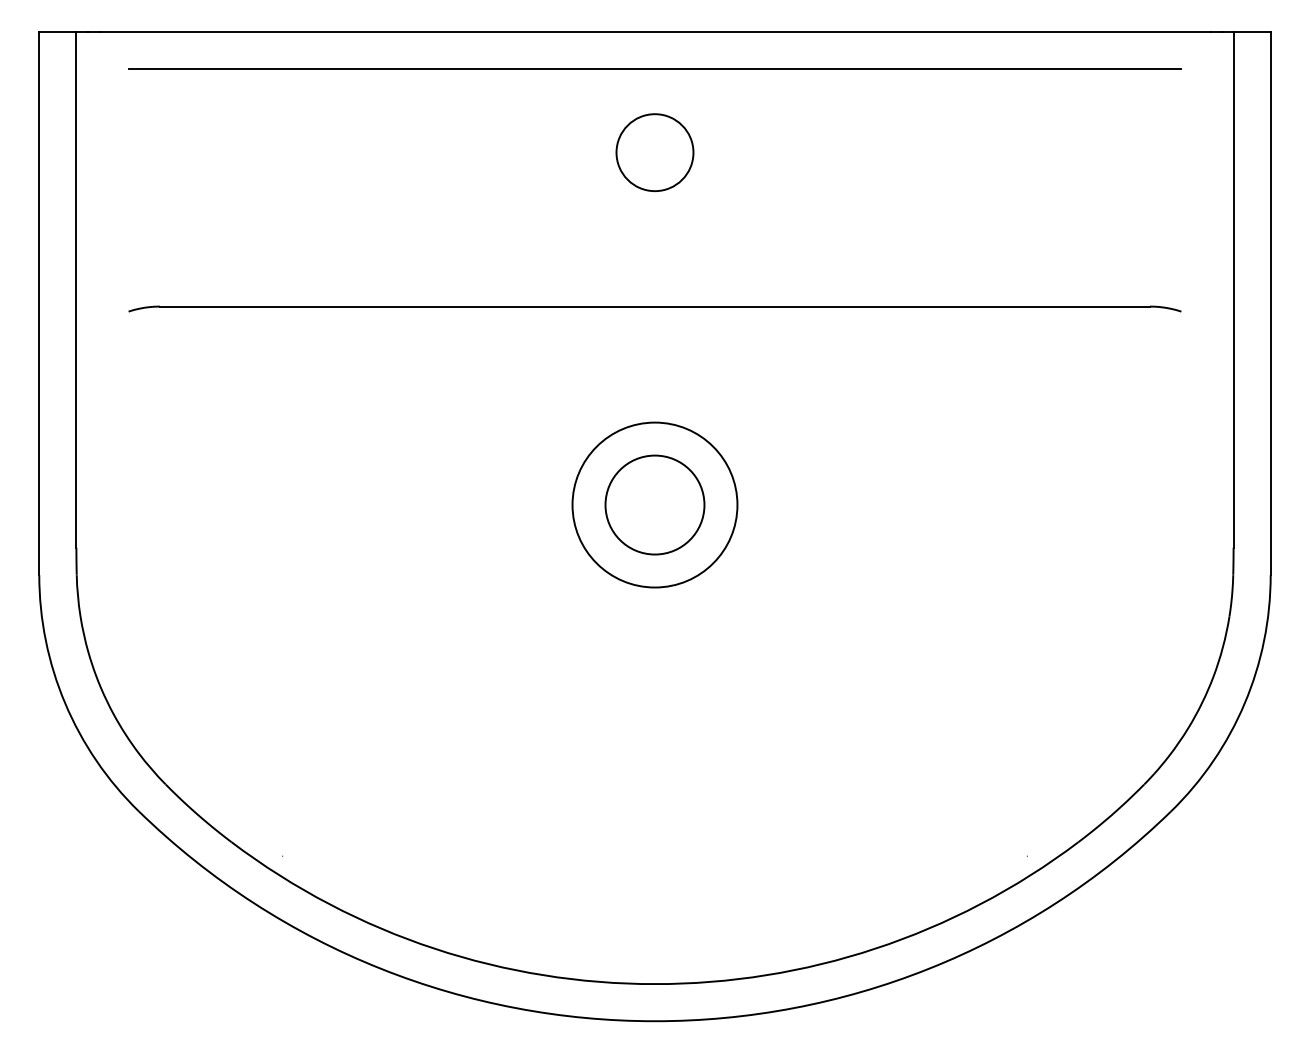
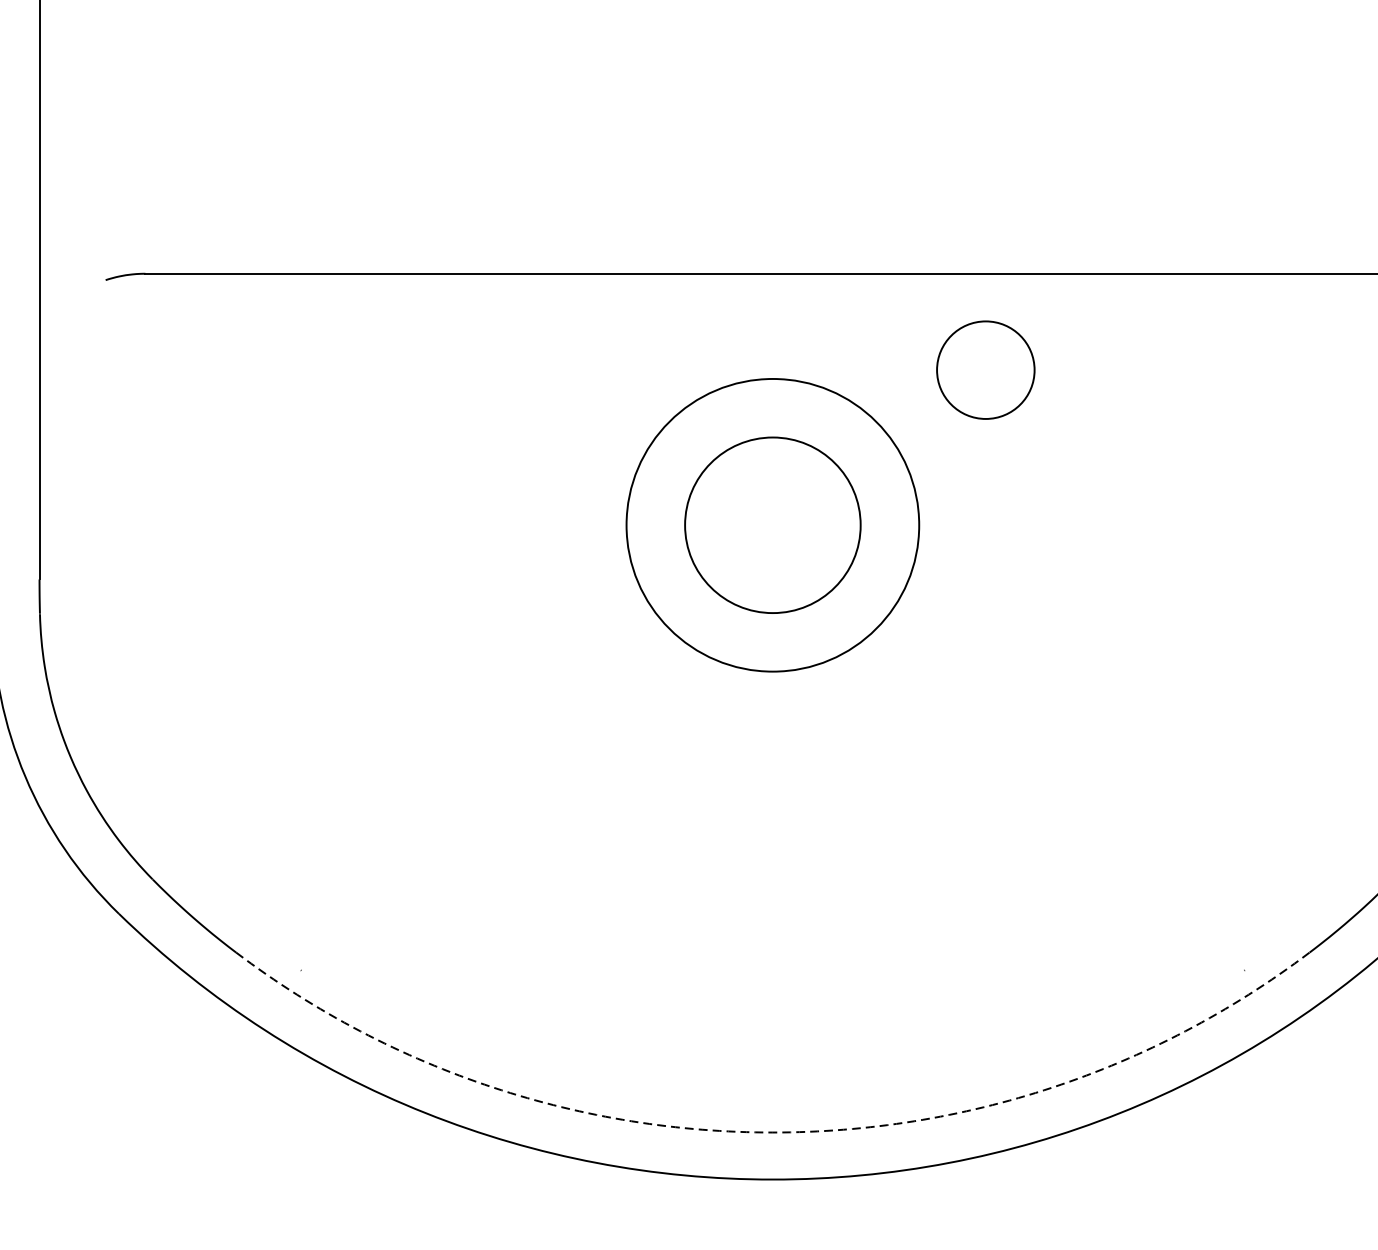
circle: (654, 152) -> (985, 369), moved
circle: (654, 504) -> (772, 524), size x1.4
circle: (654, 504) -> (772, 524), size x1.4
arc: (654, 984) -> (772, 1133), solid -> dashed

